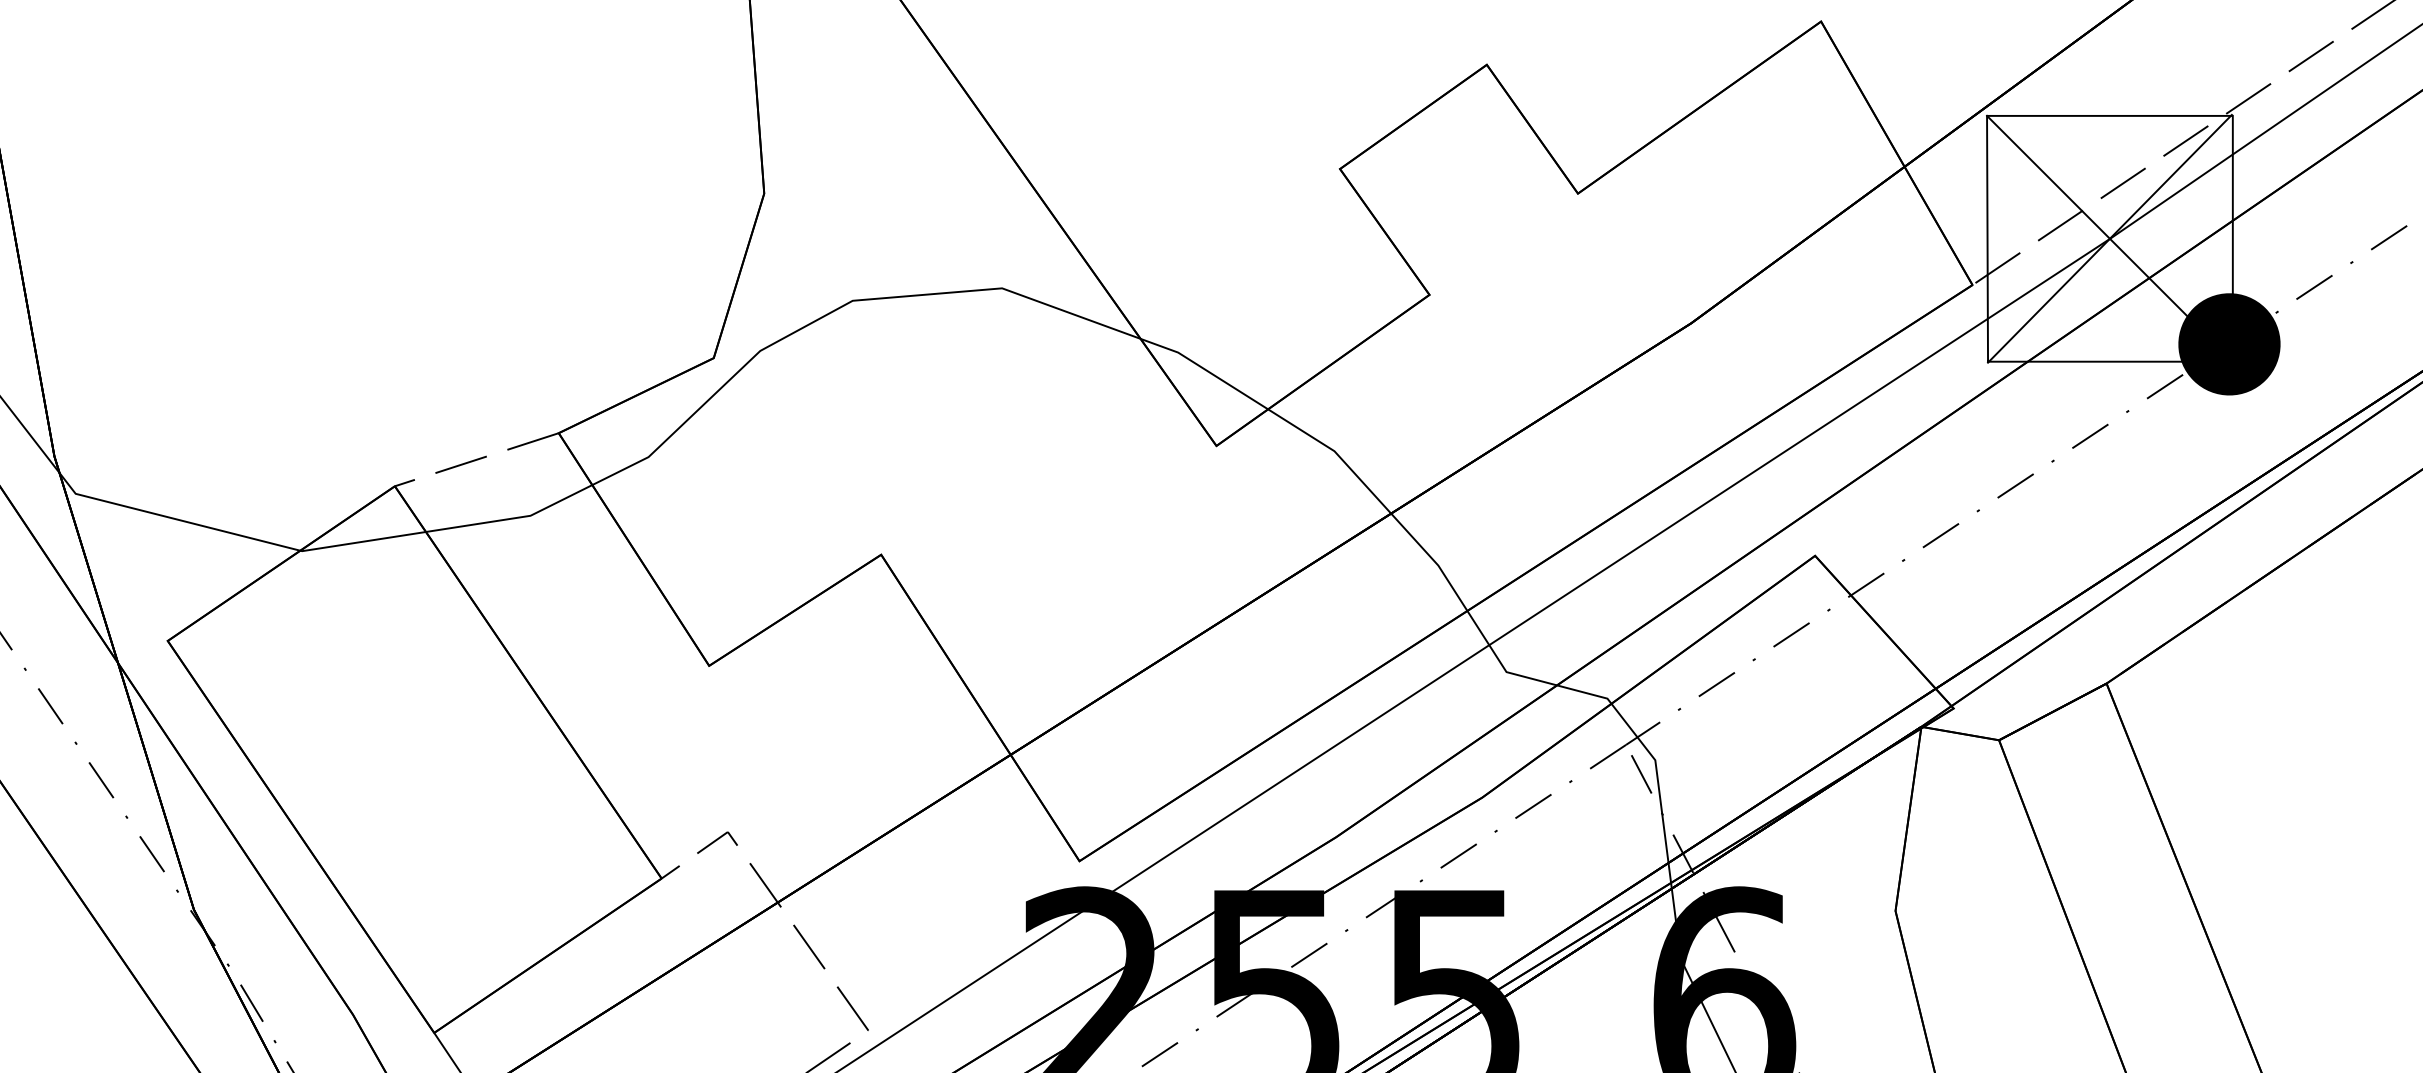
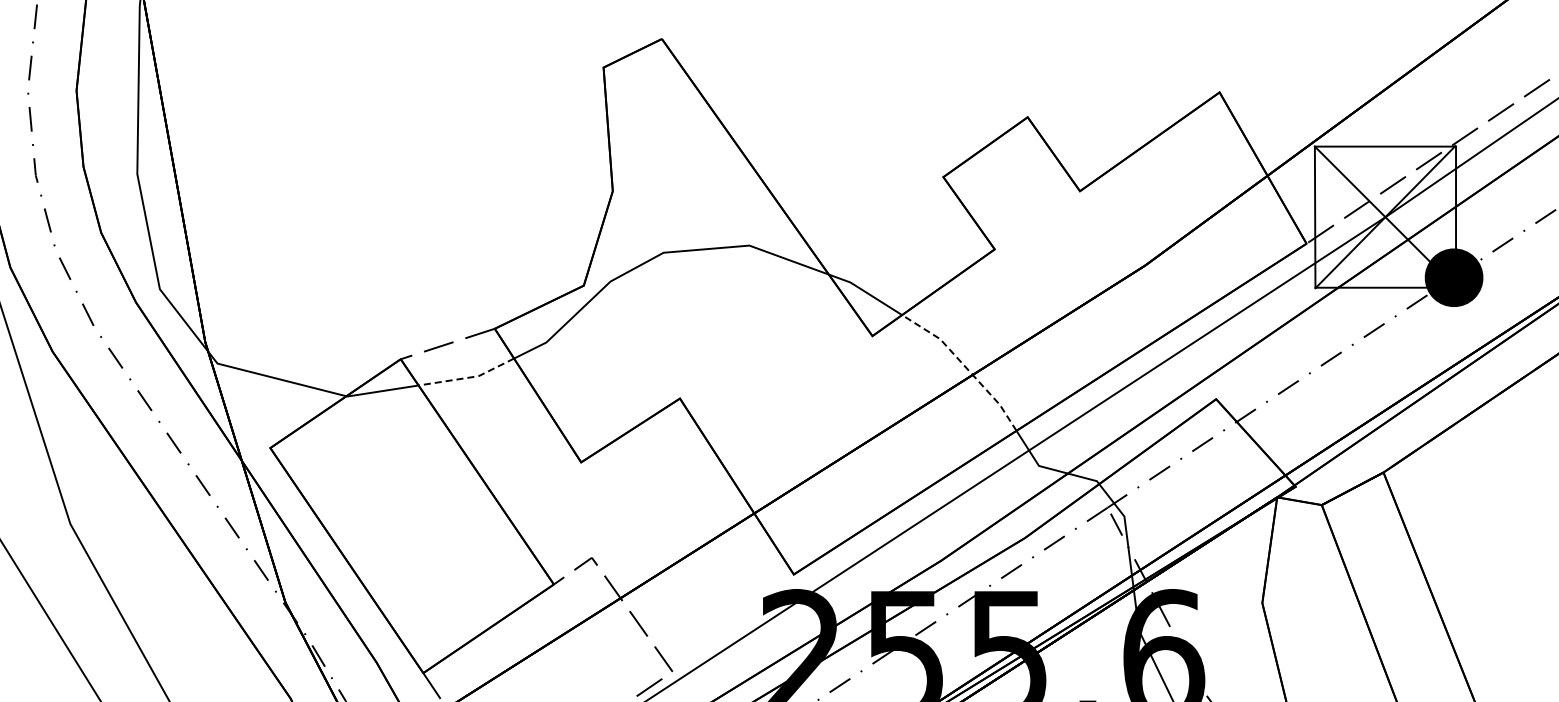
line: (1378, 498) -> (965, 366), solid -> dashed
line: (512, 518) -> (468, 377), solid -> dashed

